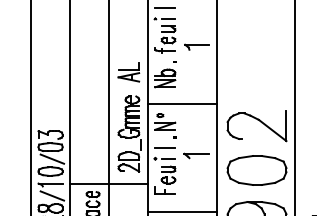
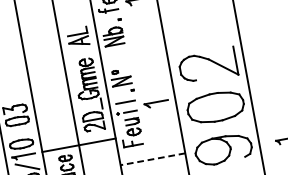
line: (182, 104) -> (134, 58), removed
line: (52, 158) -> (21, 131), removed
line: (182, 211) -> (152, 158), solid -> dashed

